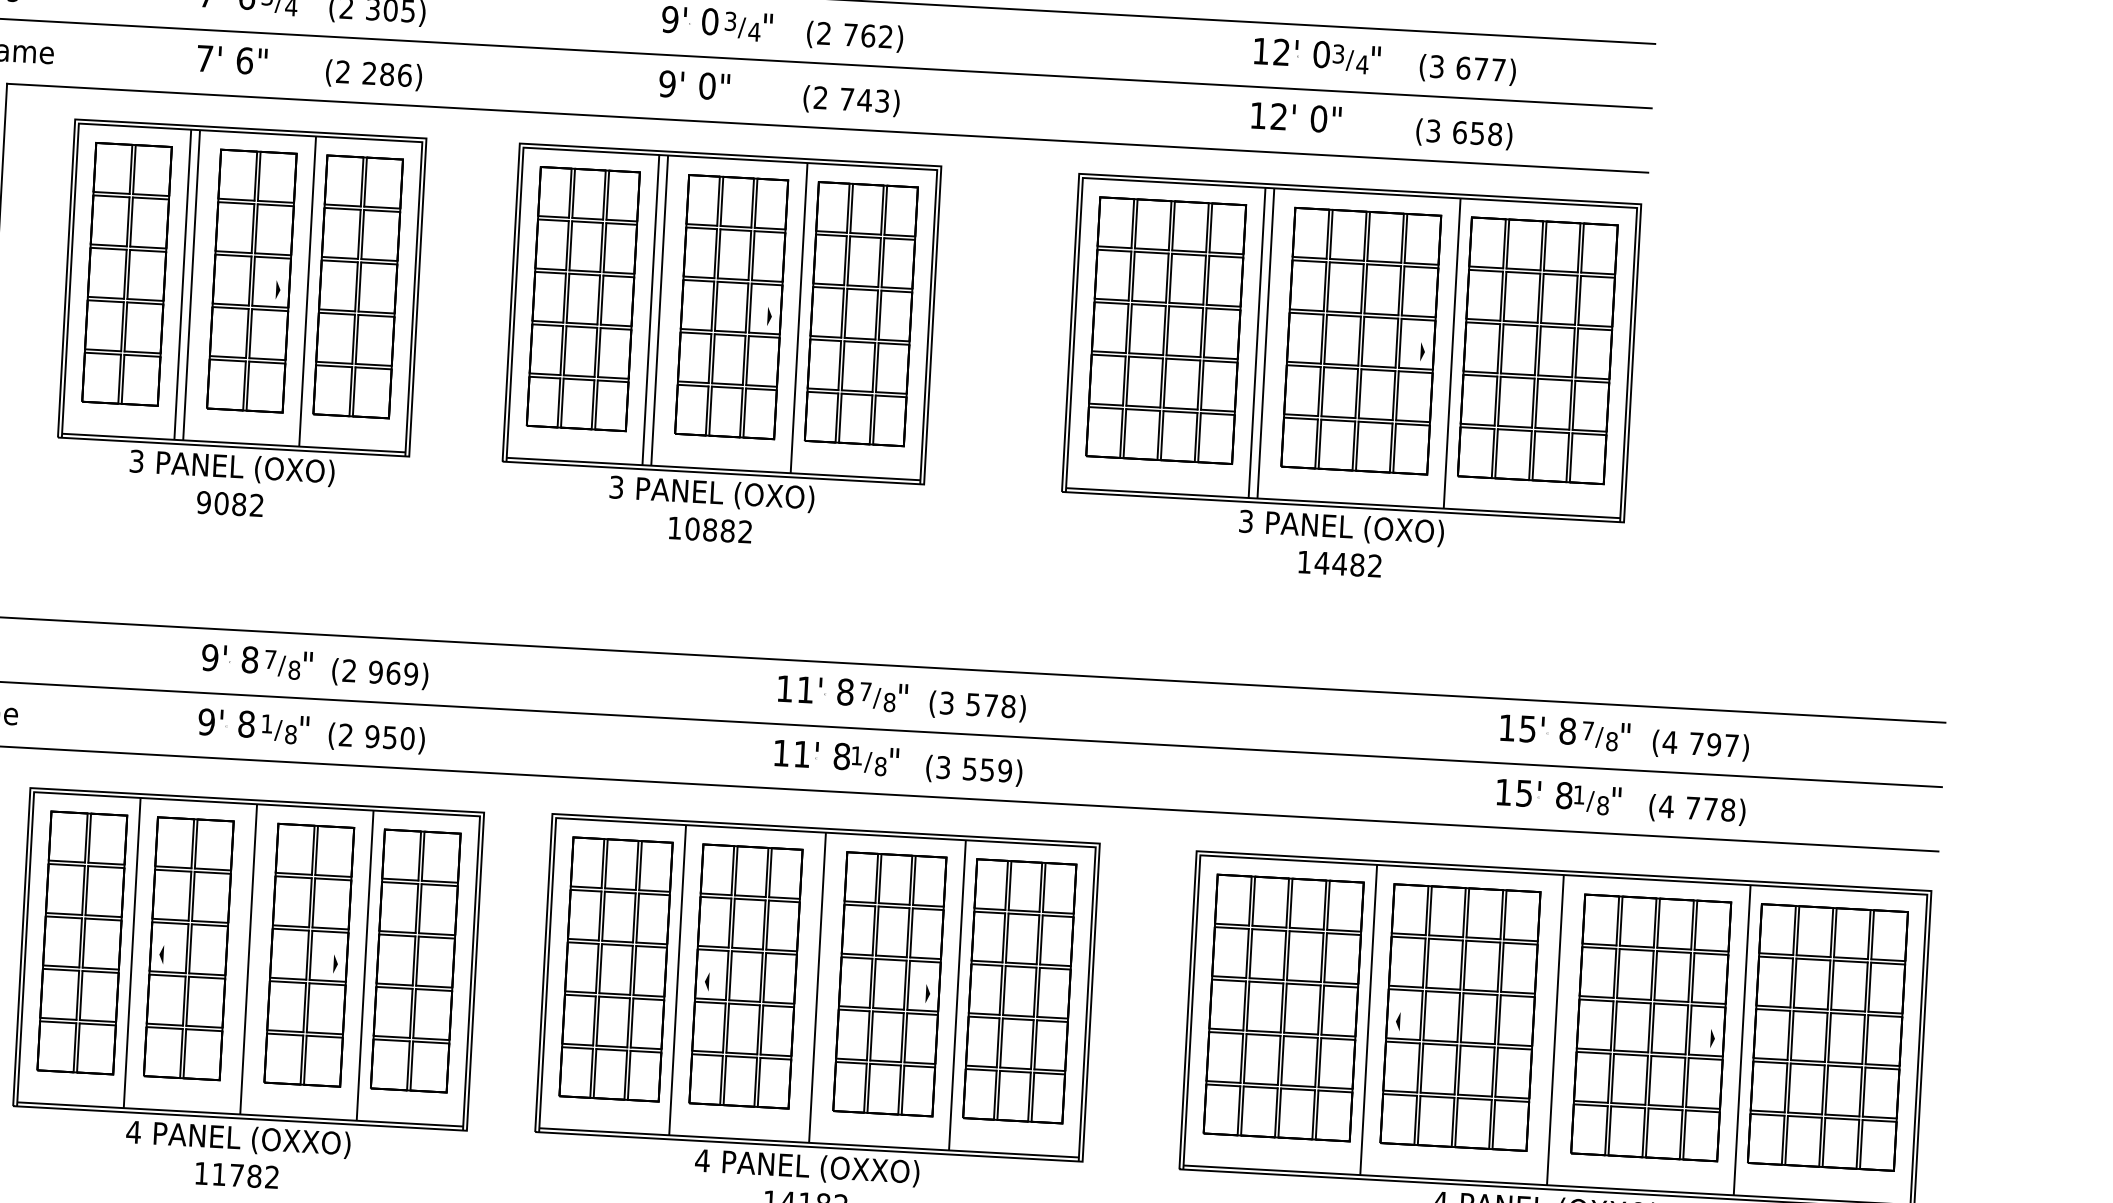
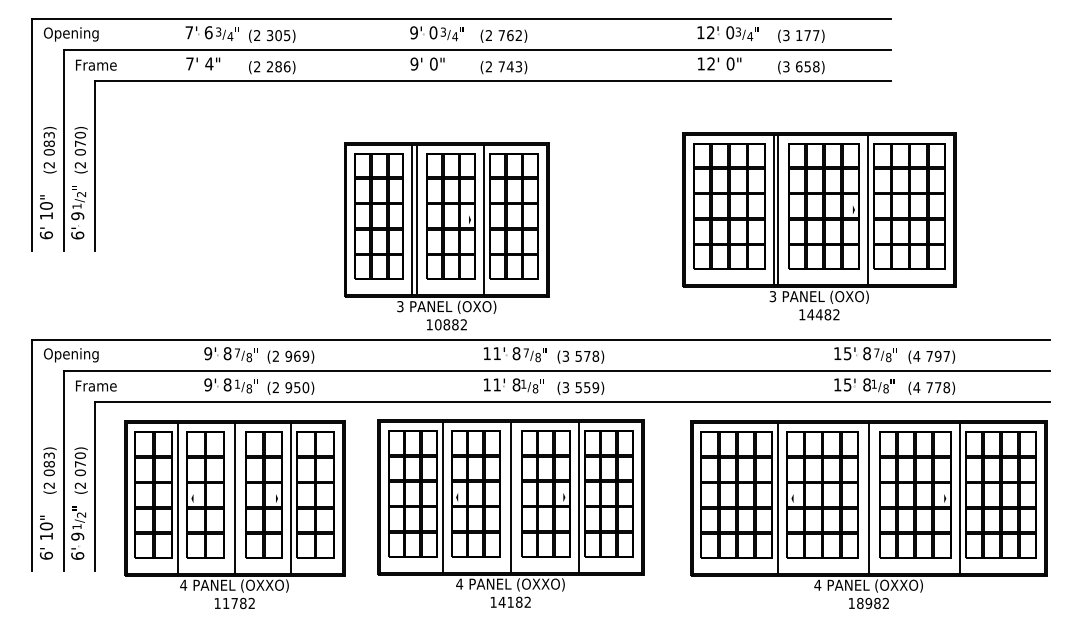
text: (245, 59) -> (209, 63), 6" -> 4"
text: (1464, 68) -> (799, 35), 677) -> 177)
part: (239, 322) -> (213, 190), removed
part: (719, 348) -> (446, 236), moved
part: (1349, 382) -> (819, 226), moved

